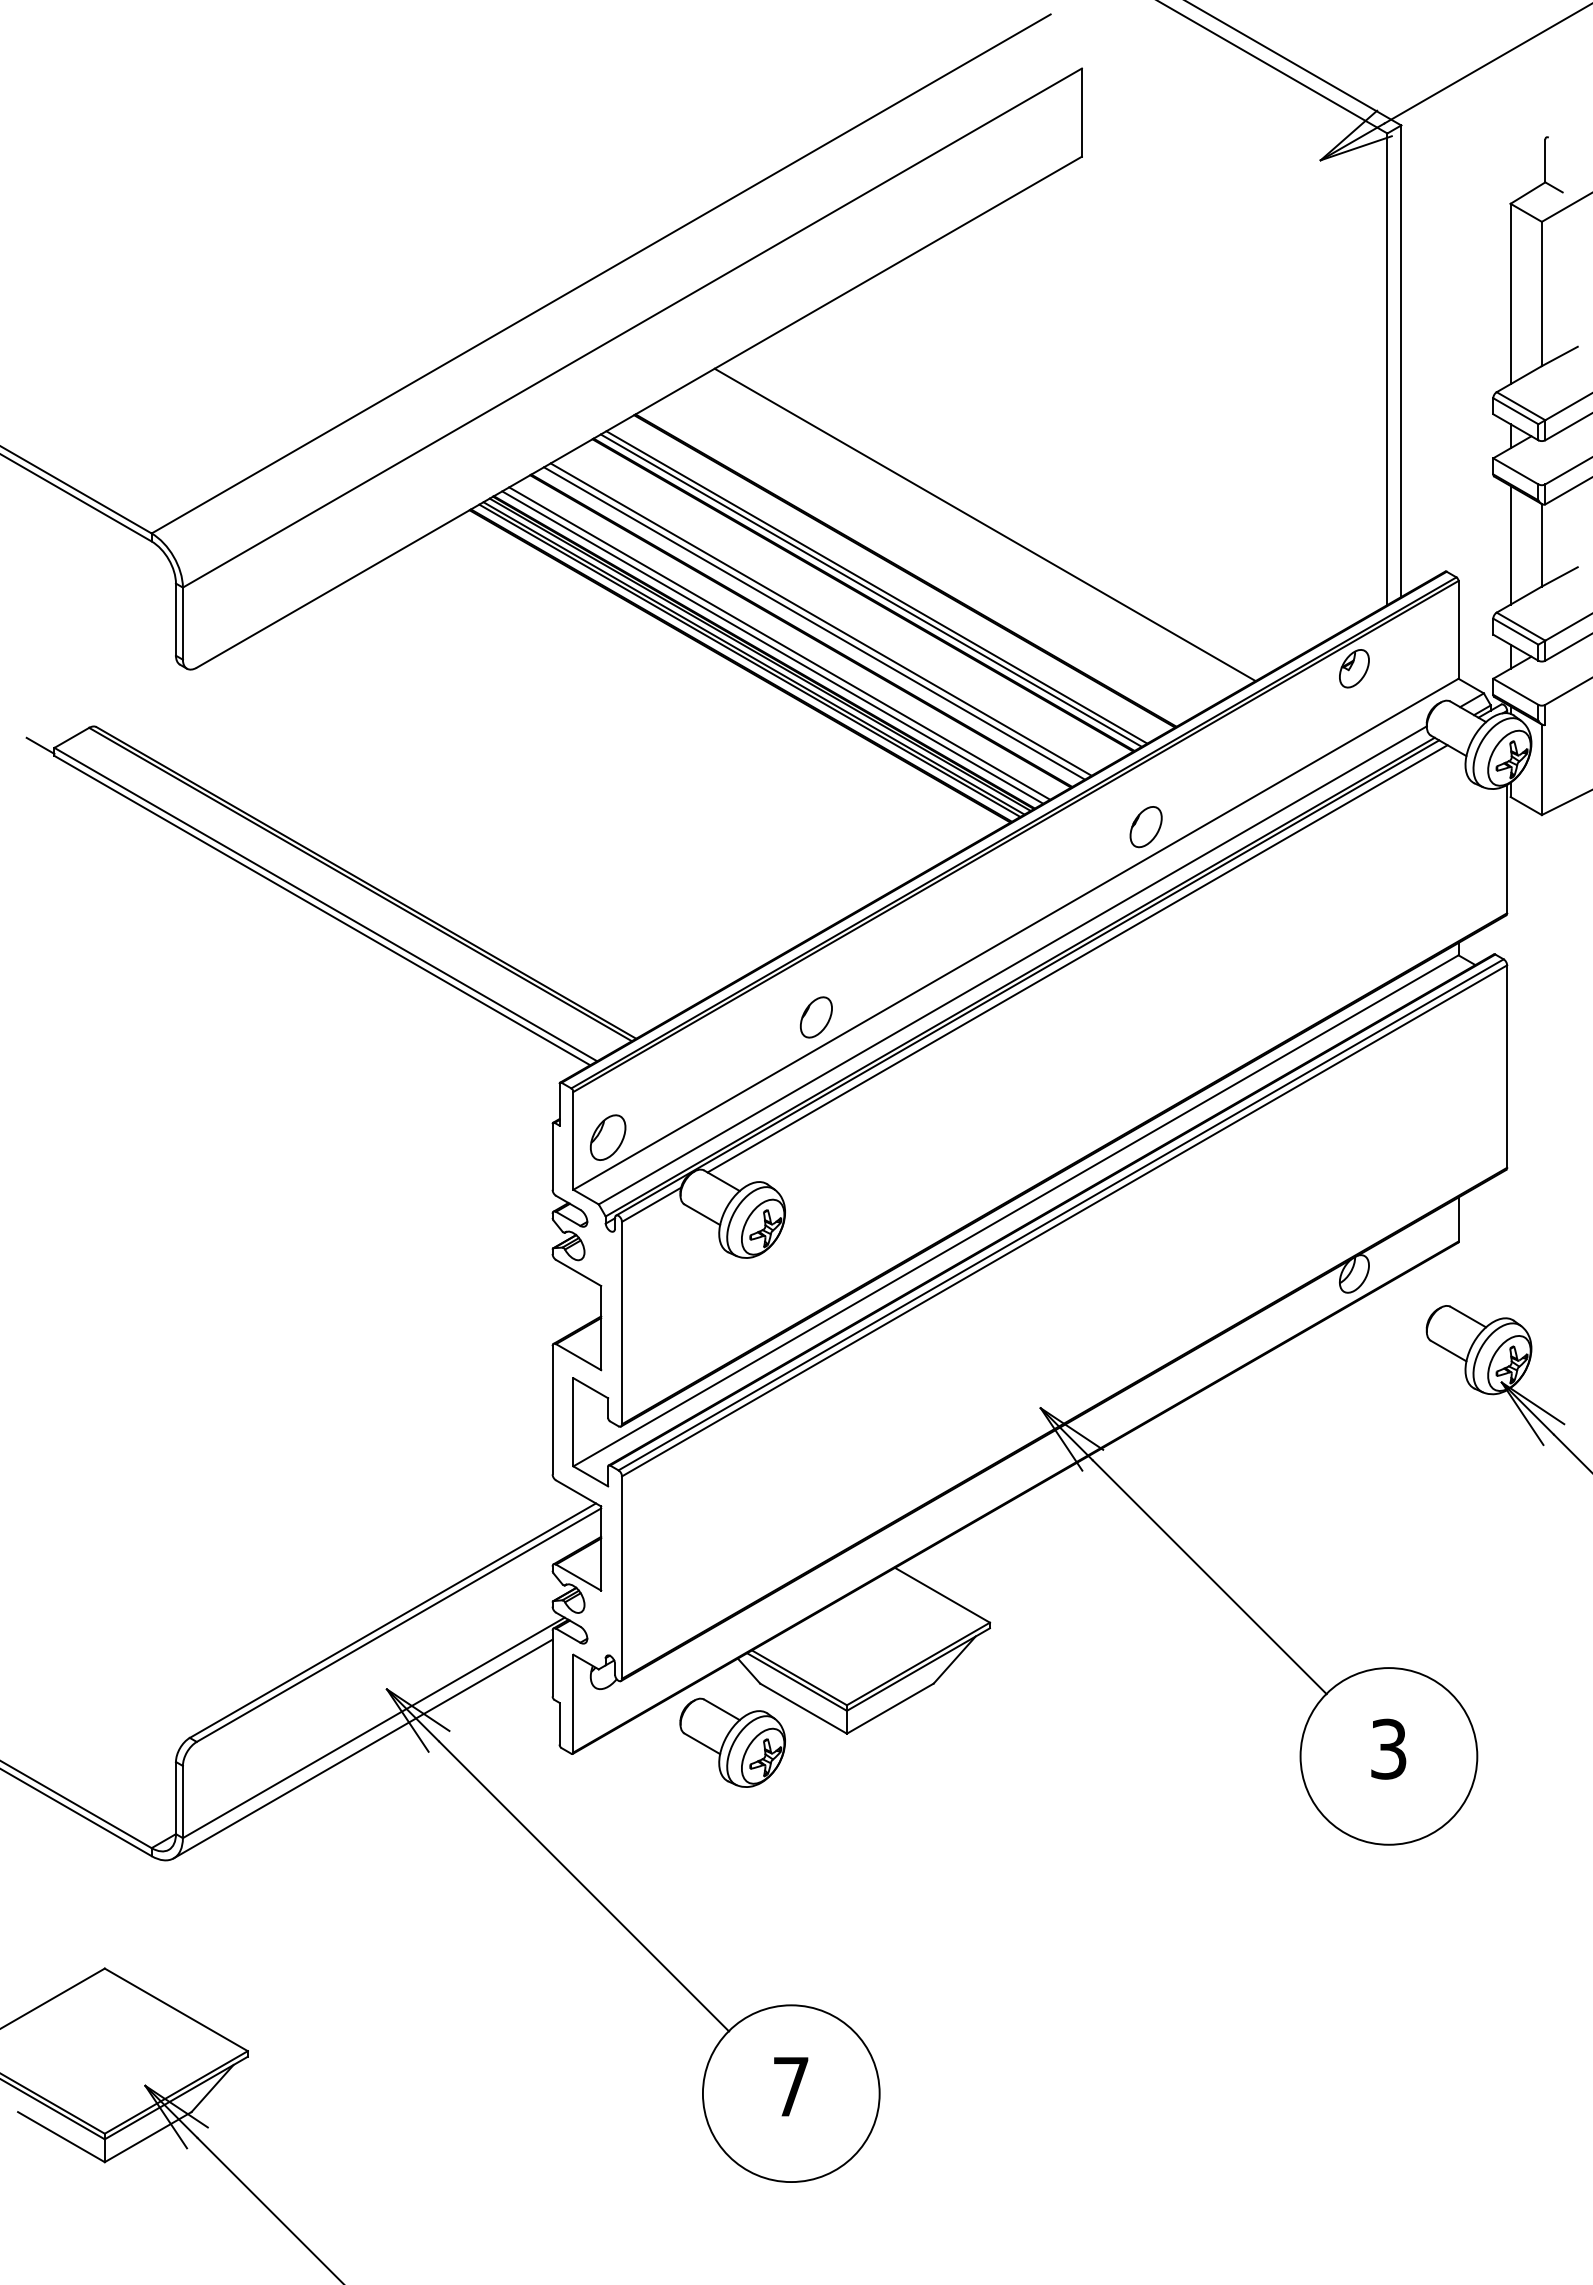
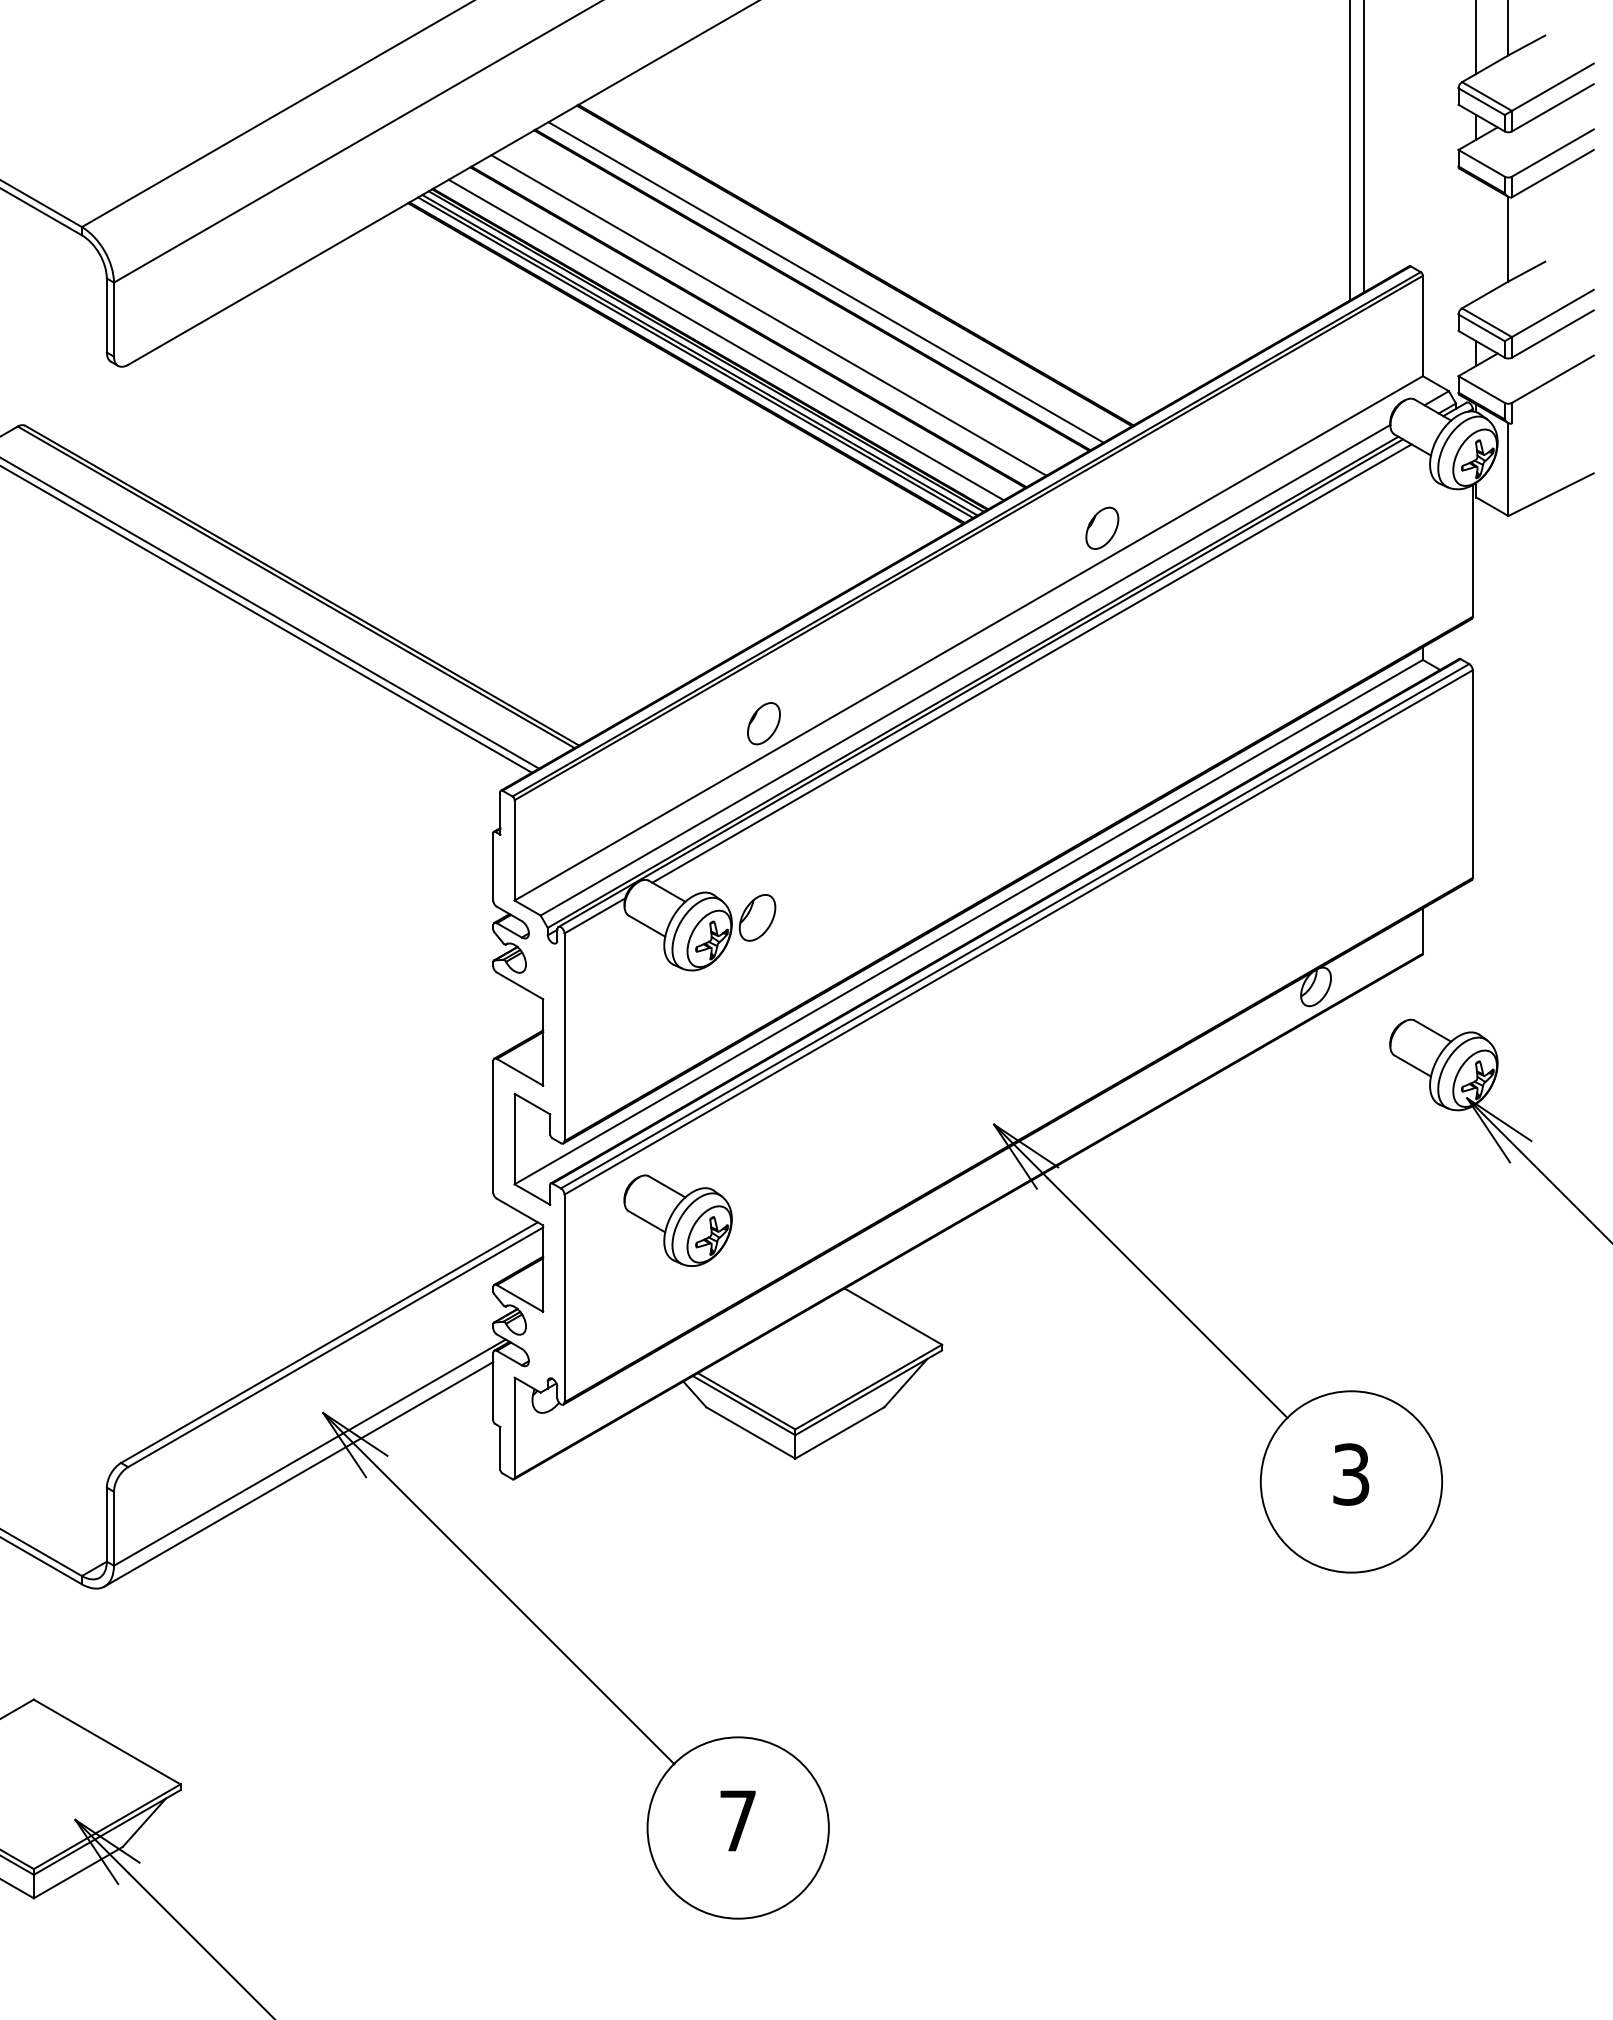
line: (984, 524) -> (936, 217), removed
line: (1510, 545) -> (1476, 239), removed
line: (870, 590) -> (819, 285), removed
line: (813, 623) -> (761, 319), removed
line: (772, 647) -> (718, 344), removed
part: (1354, 668) -> (1316, 365), removed
part: (608, 1137) -> (757, 917), moved
part: (732, 1742) -> (677, 1220), moved

